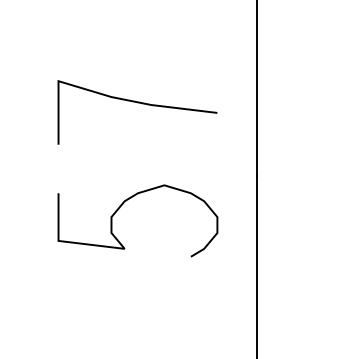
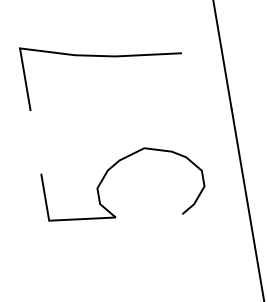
curve: (119, 209) -> (104, 179), moved

